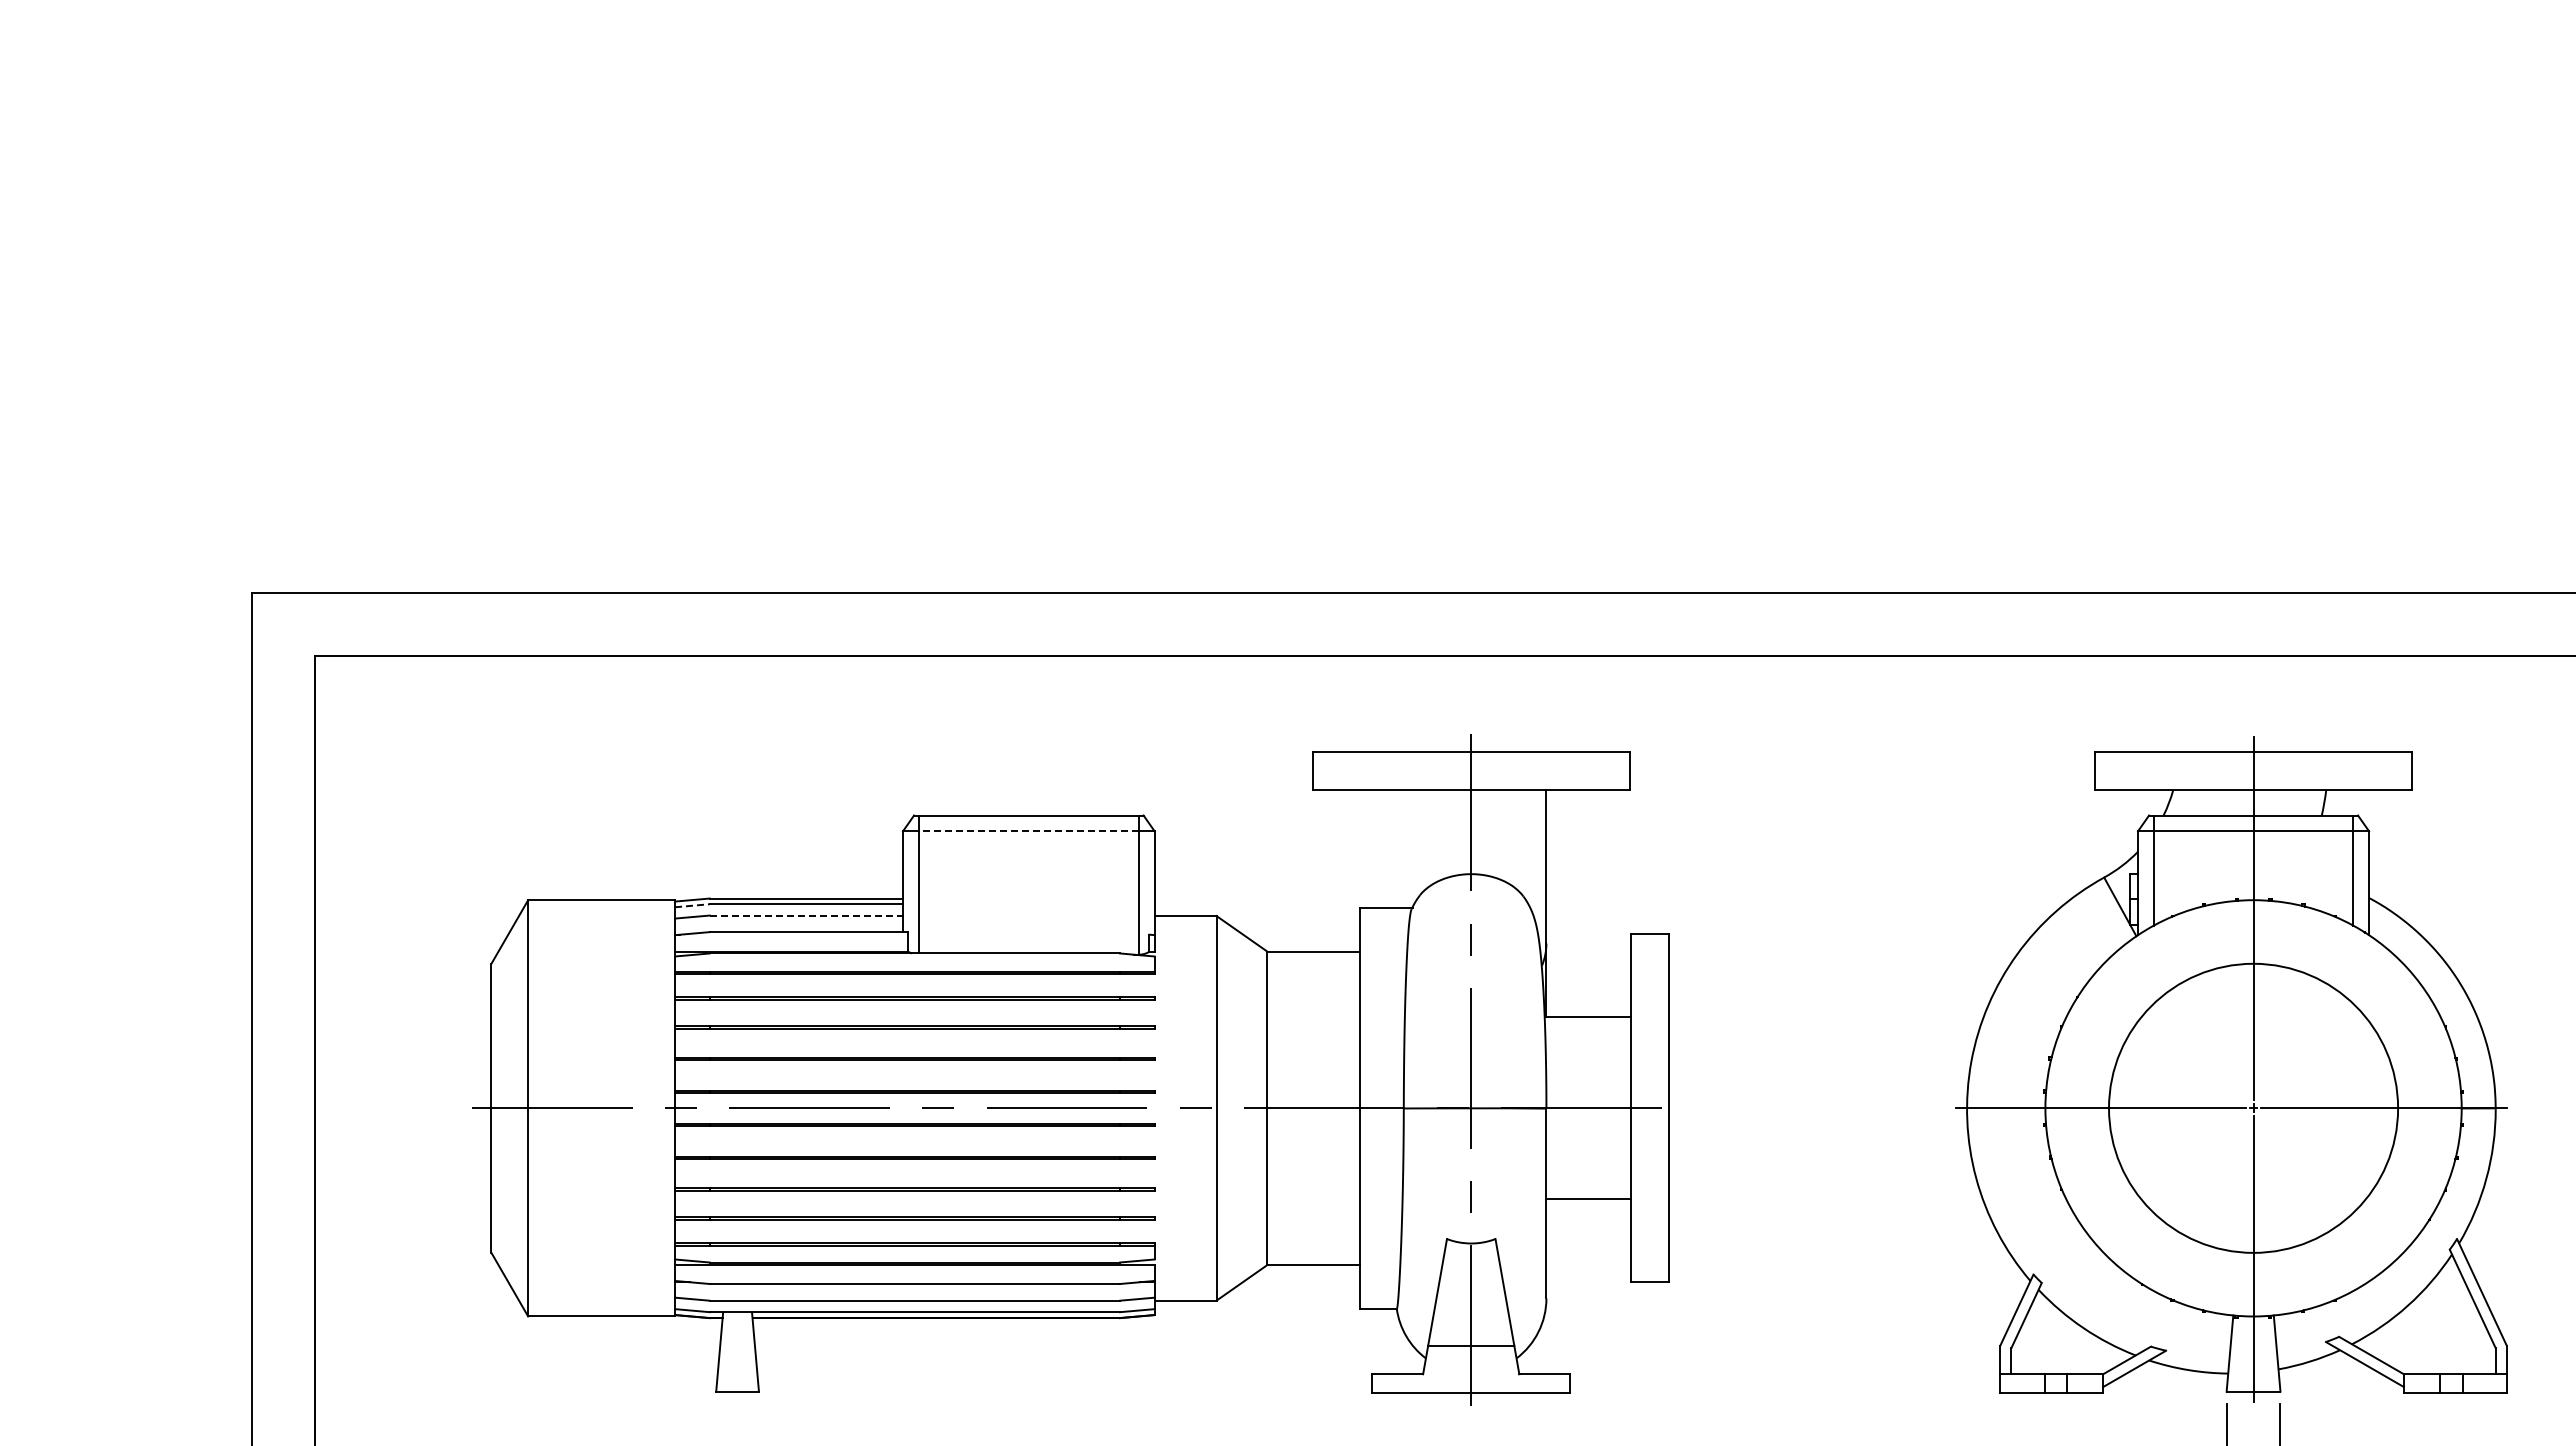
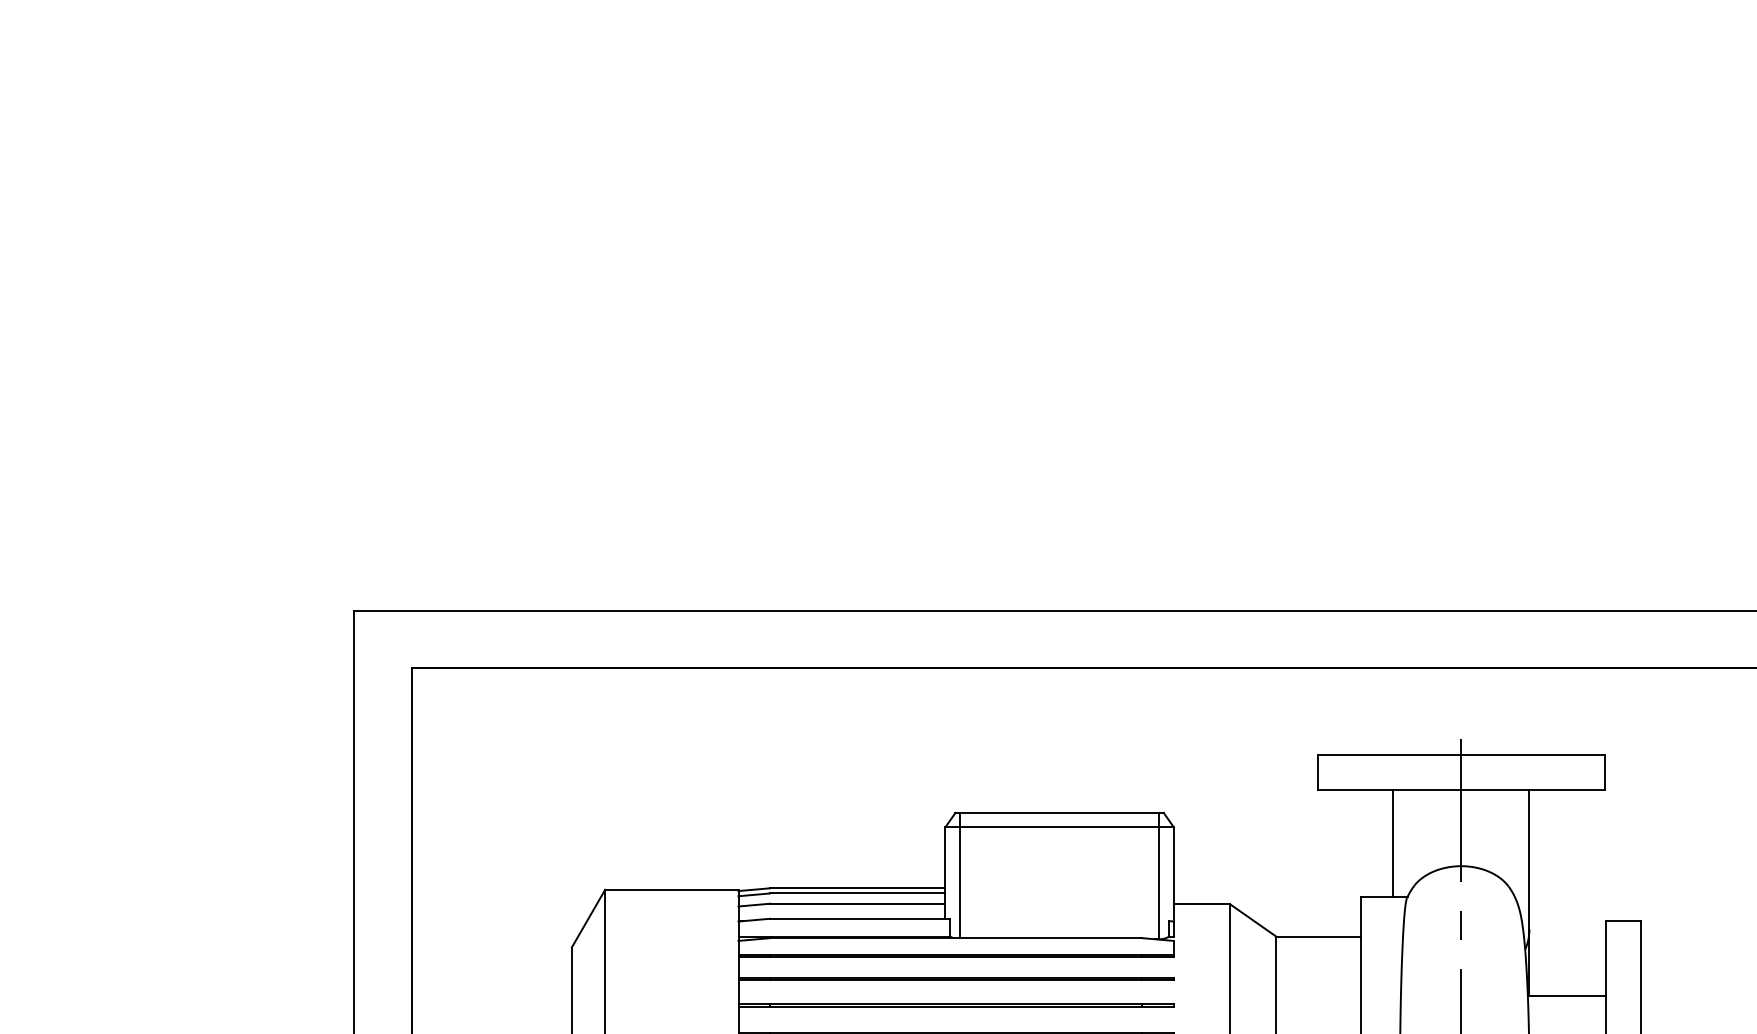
line: (1028, 831) -> (1059, 827), dashed -> solid
line: (1396, 849) -> (1393, 843), added
line: (692, 905) -> (754, 894), dashed -> solid
line: (806, 915) -> (857, 903), dashed -> solid

